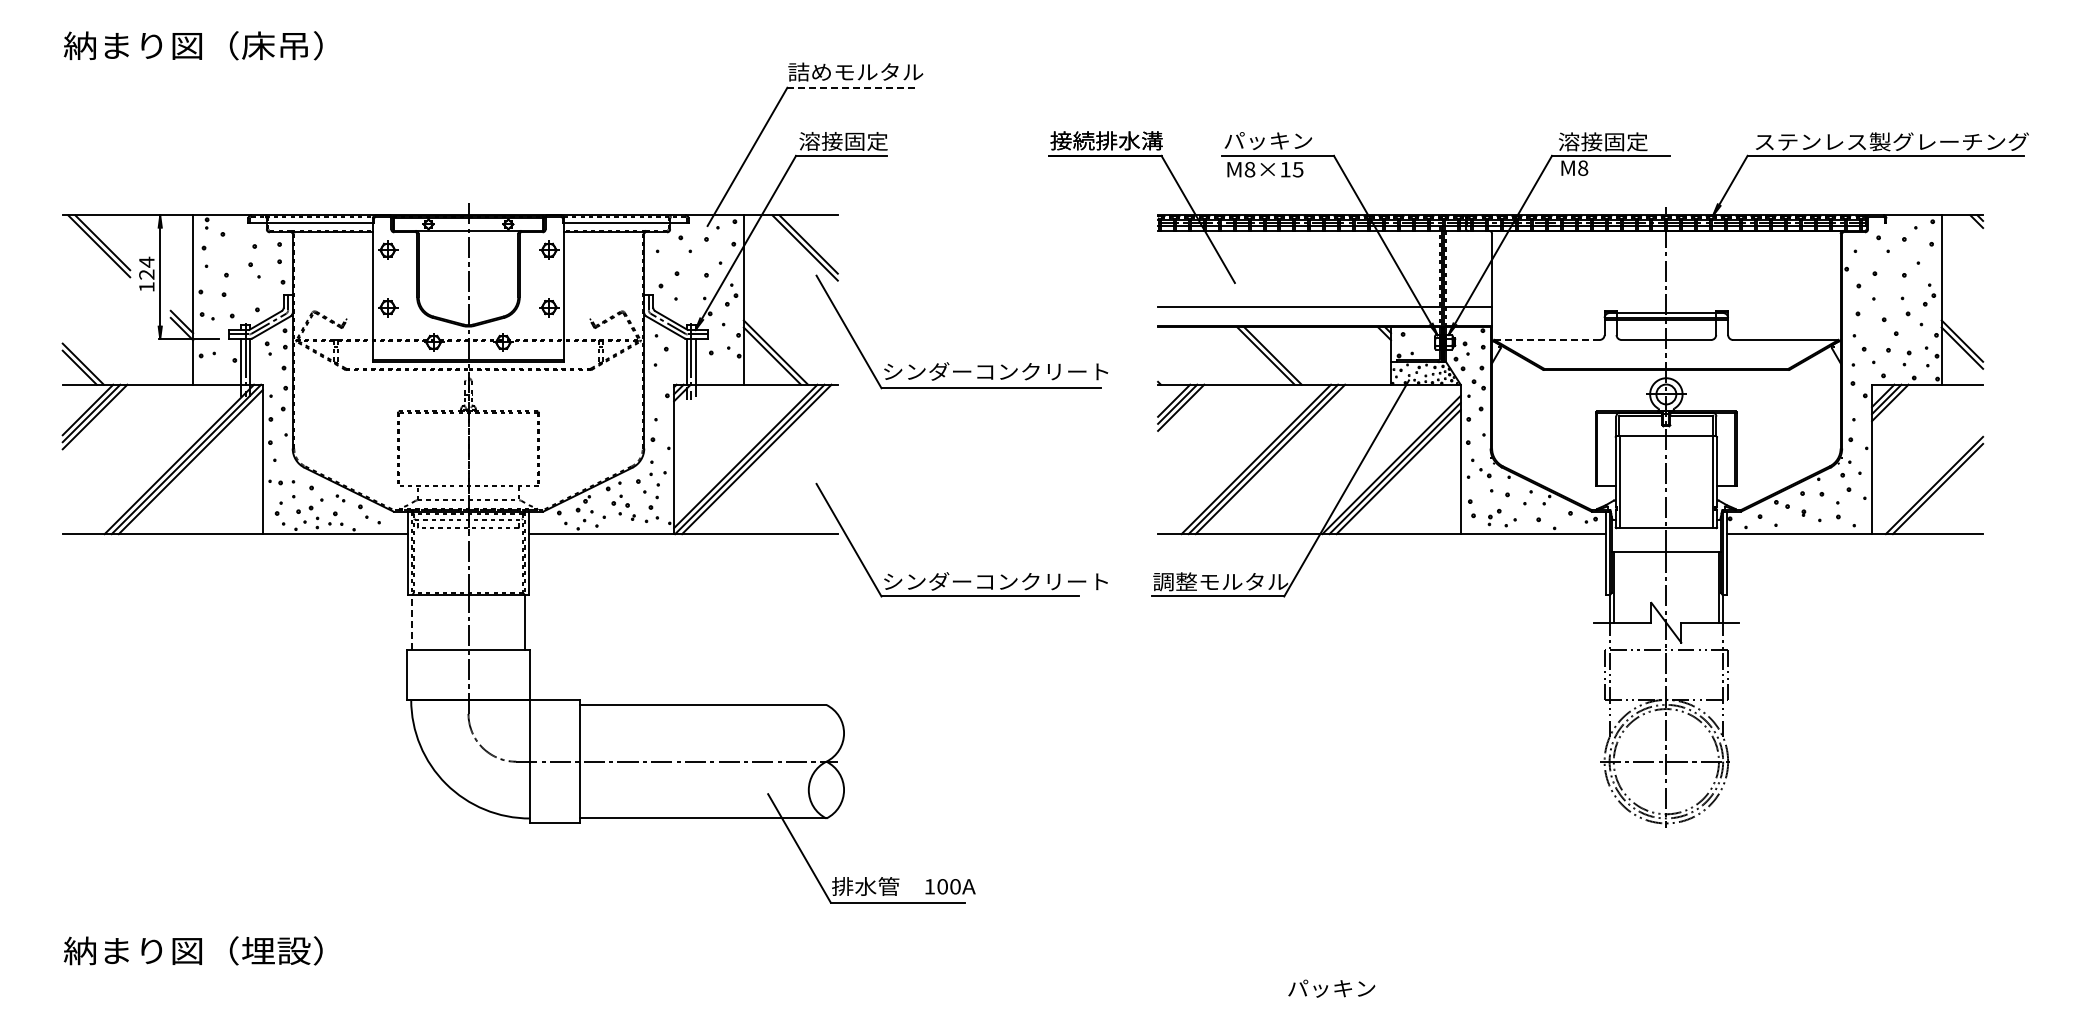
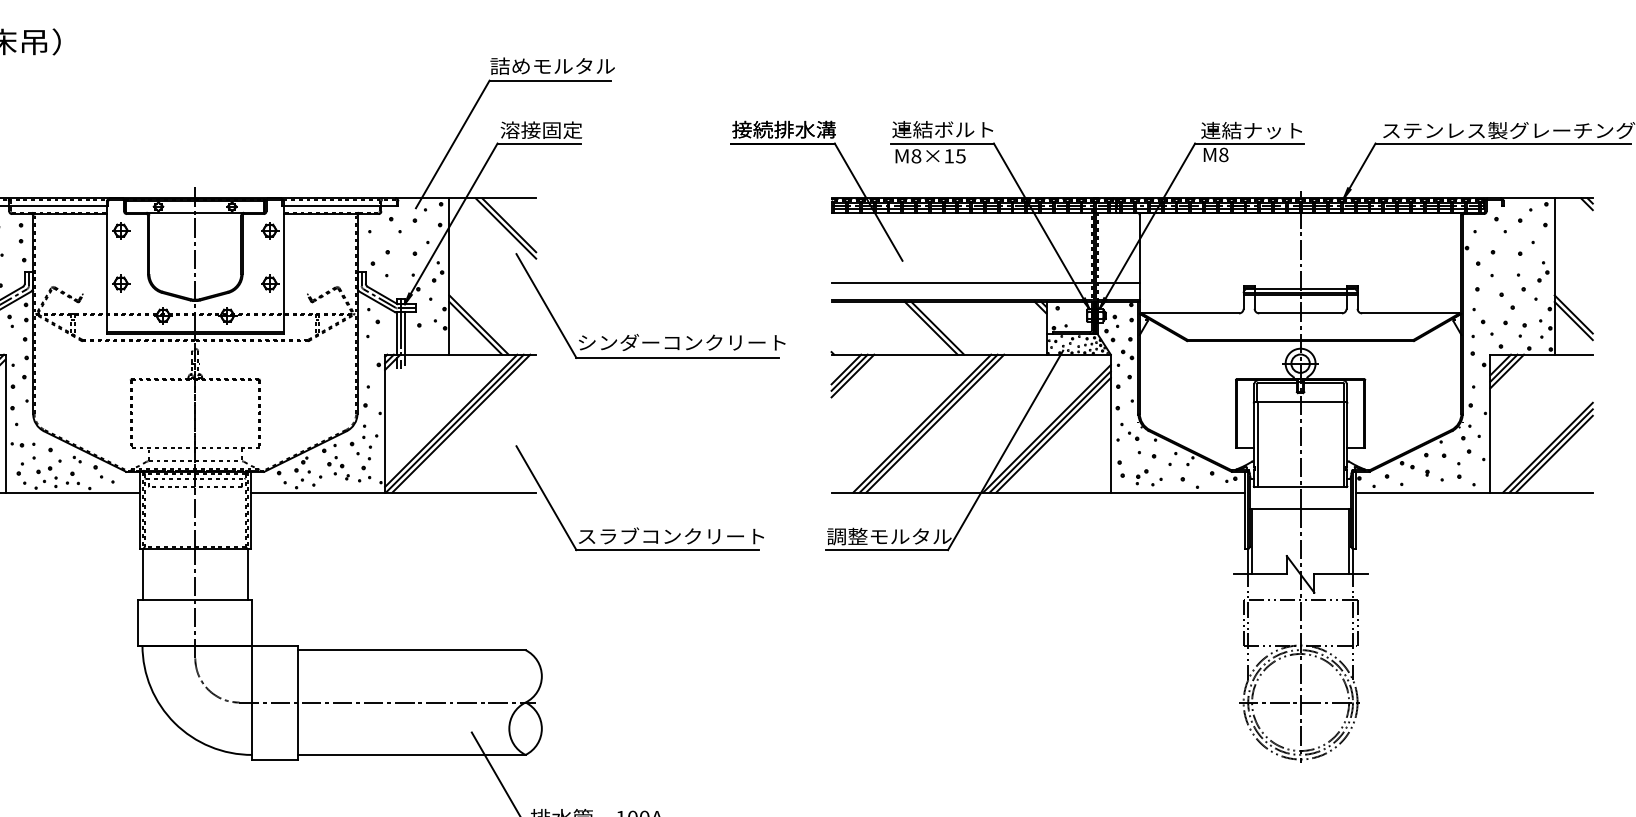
line: (853, 87) -> (550, 80), dashed -> solid
text: (1278, 140) -> (942, 129), パッキン -> 連結ボルト
text: (1612, 141) -> (1250, 130), 溶接固定 -> 連結ナット
line: (1546, 339) -> (1190, 312), dashed -> solid
line: (1941, 492) -> (1554, 454), added
text: (995, 581) -> (681, 536), シンダーコンクリート -> スラブコンクリート
line: (411, 622) -> (142, 574), dashed -> solid

